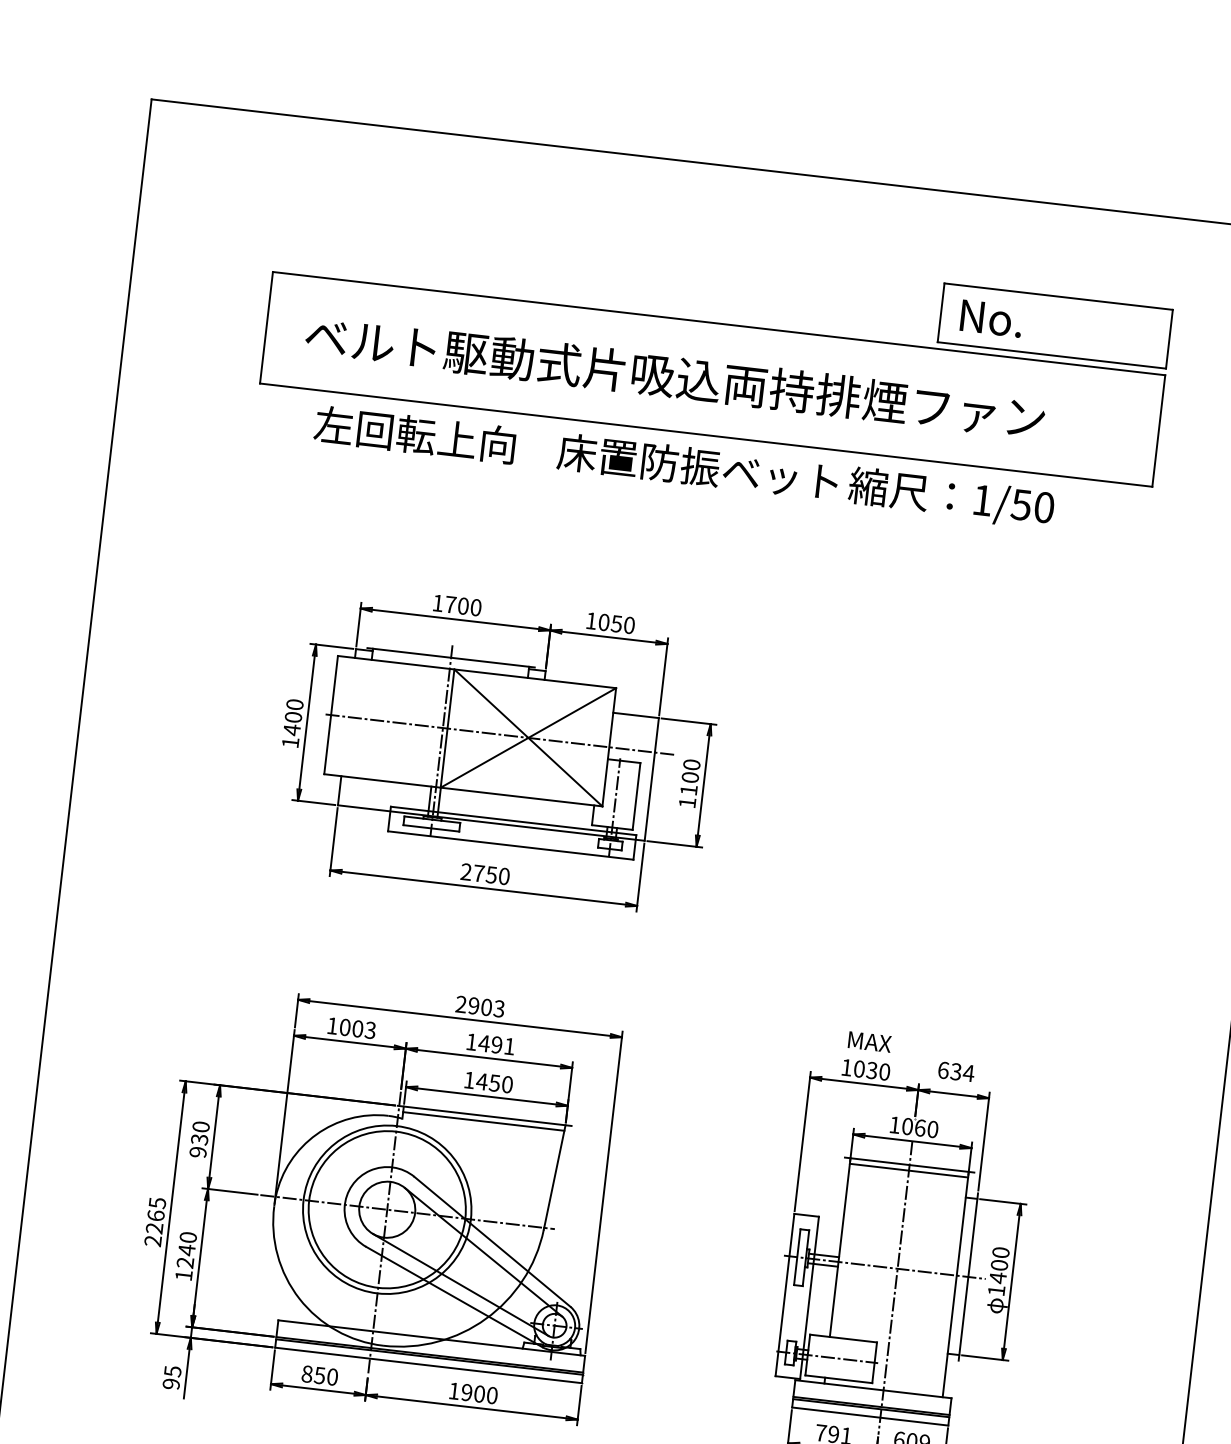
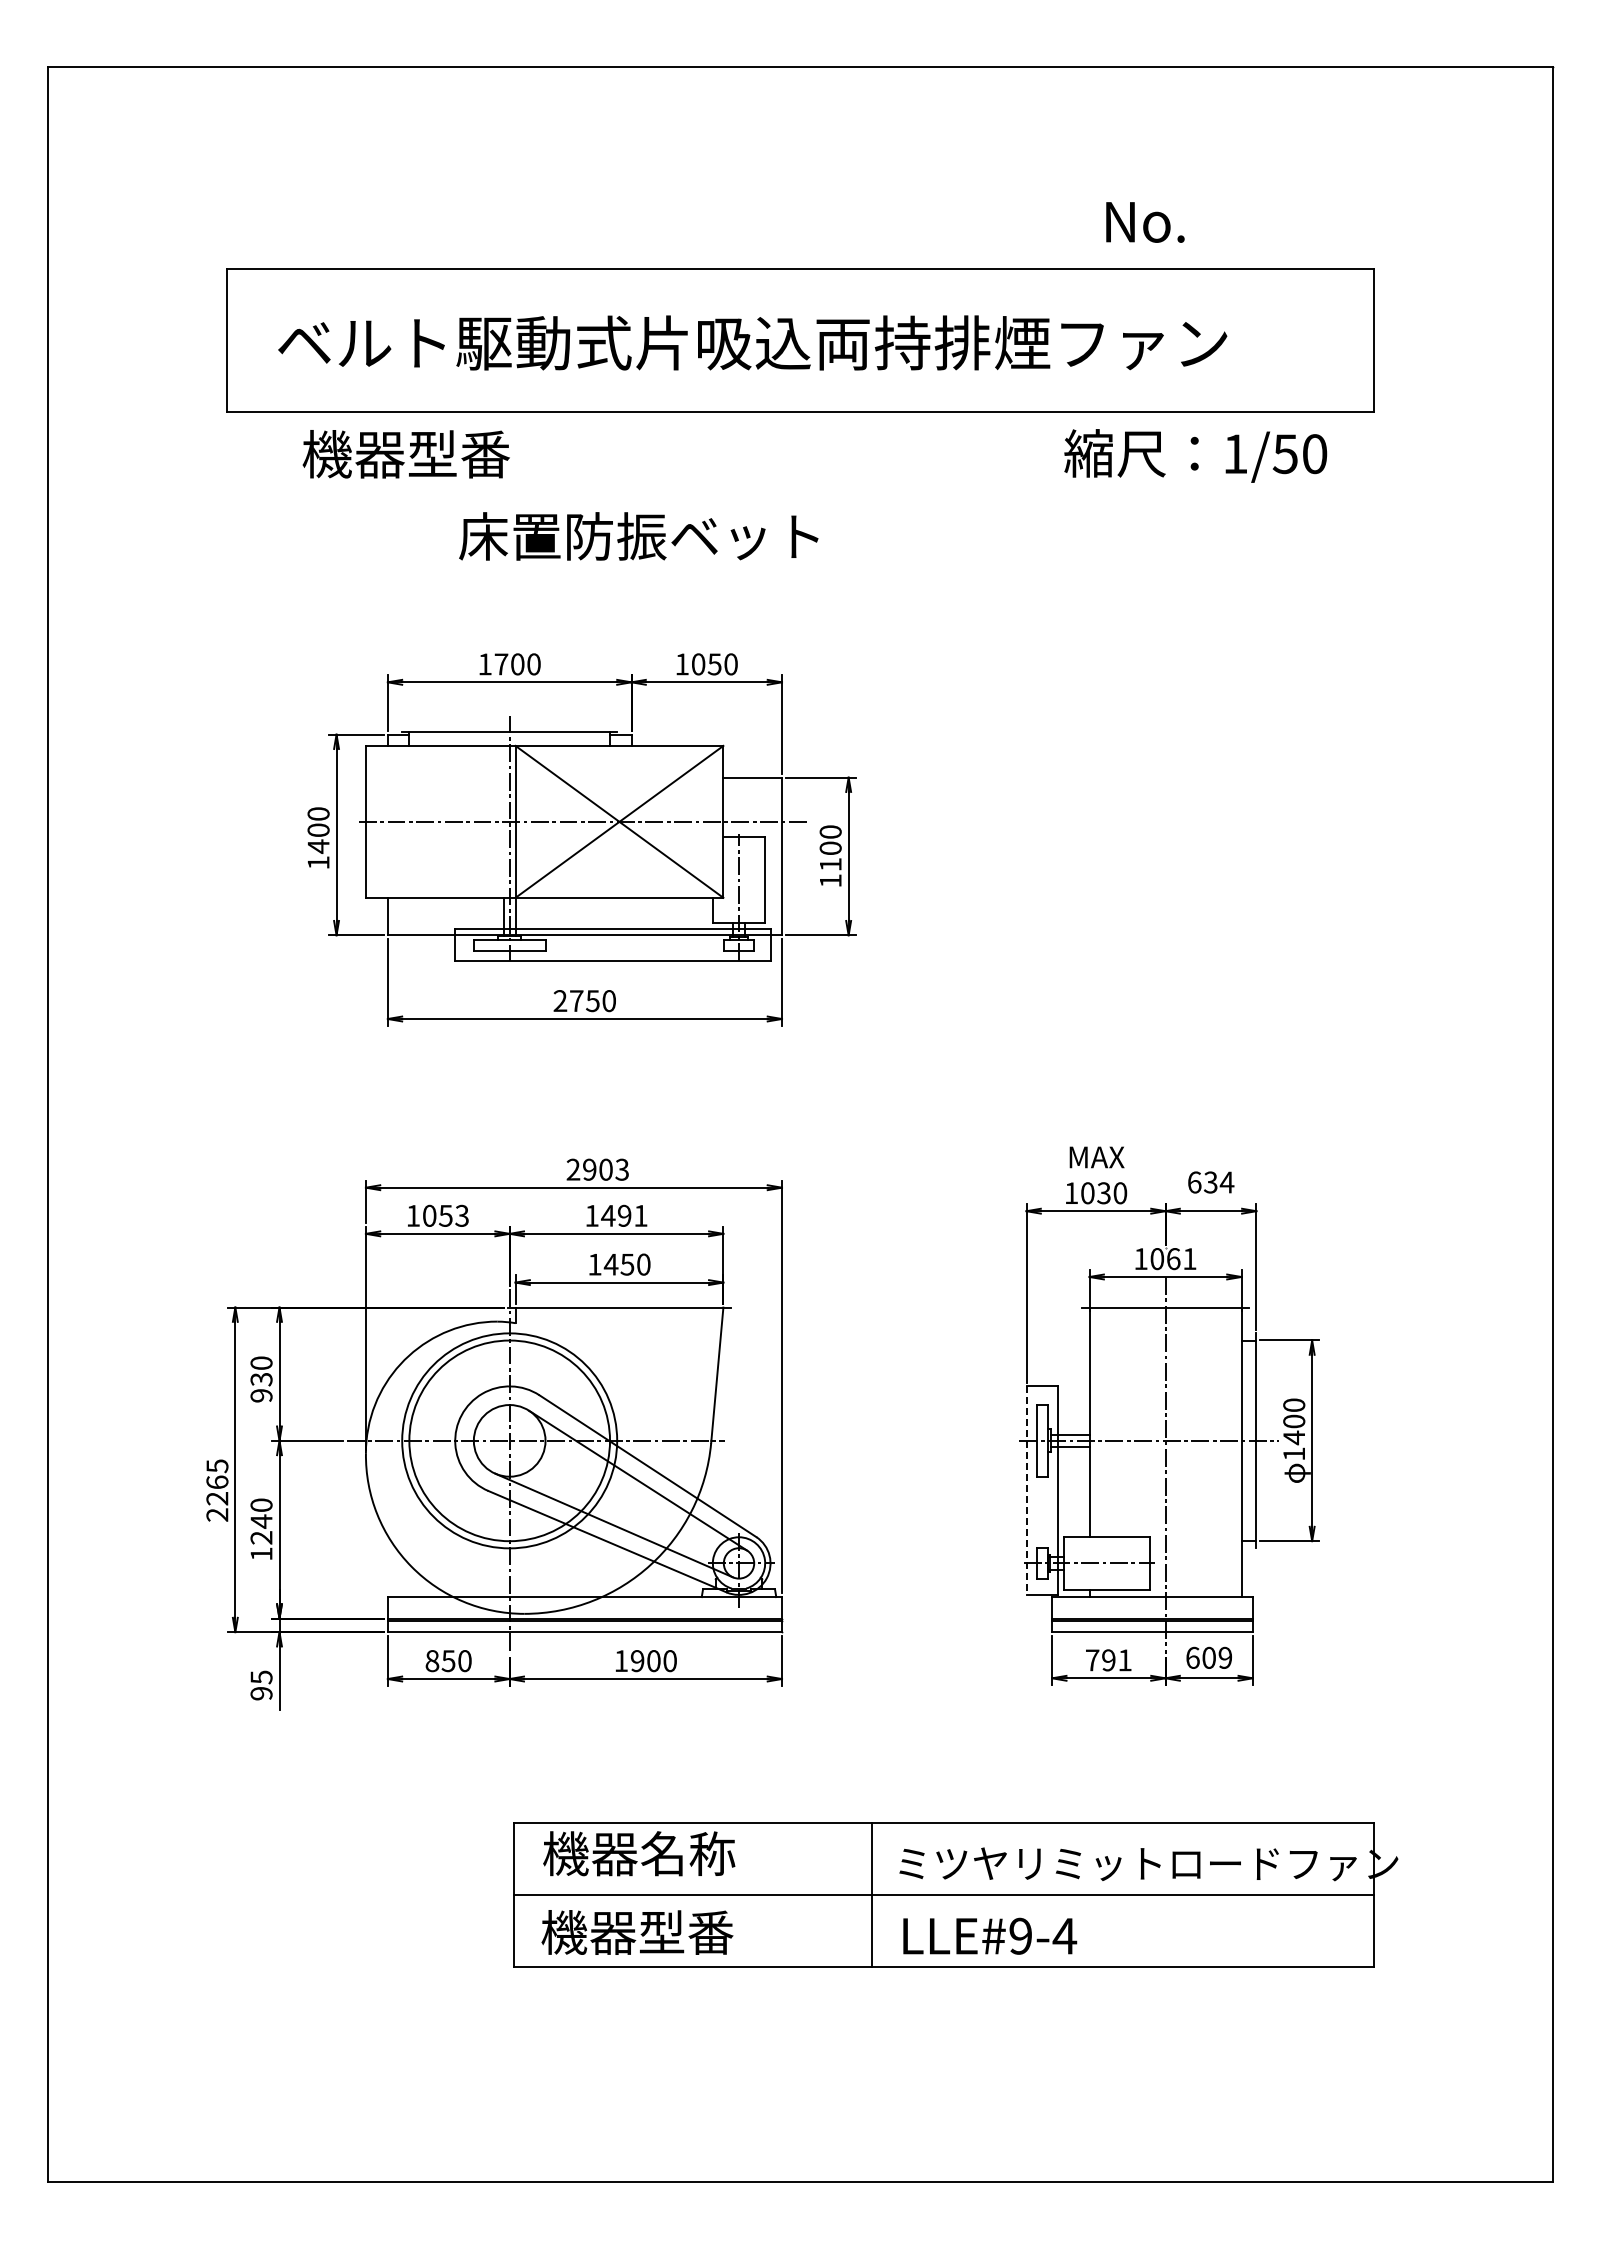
part: (1054, 326) -> (1226, 222), removed
text: (414, 435) -> (430, 454), 左回転上向 -> 機器型番
text: (697, 467) -> (638, 536), moved
text: (951, 497) -> (1195, 455), moved
text: (357, 1028) -> (445, 1215), 1003 -> 1053
line: (483, 1121) -> (618, 1314), removed
text: (932, 1129) -> (1189, 1259), 1060 -> 1061
line: (908, 1170) -> (1165, 1314), removed
line: (784, 1295) -> (1026, 1491), solid -> dashed

